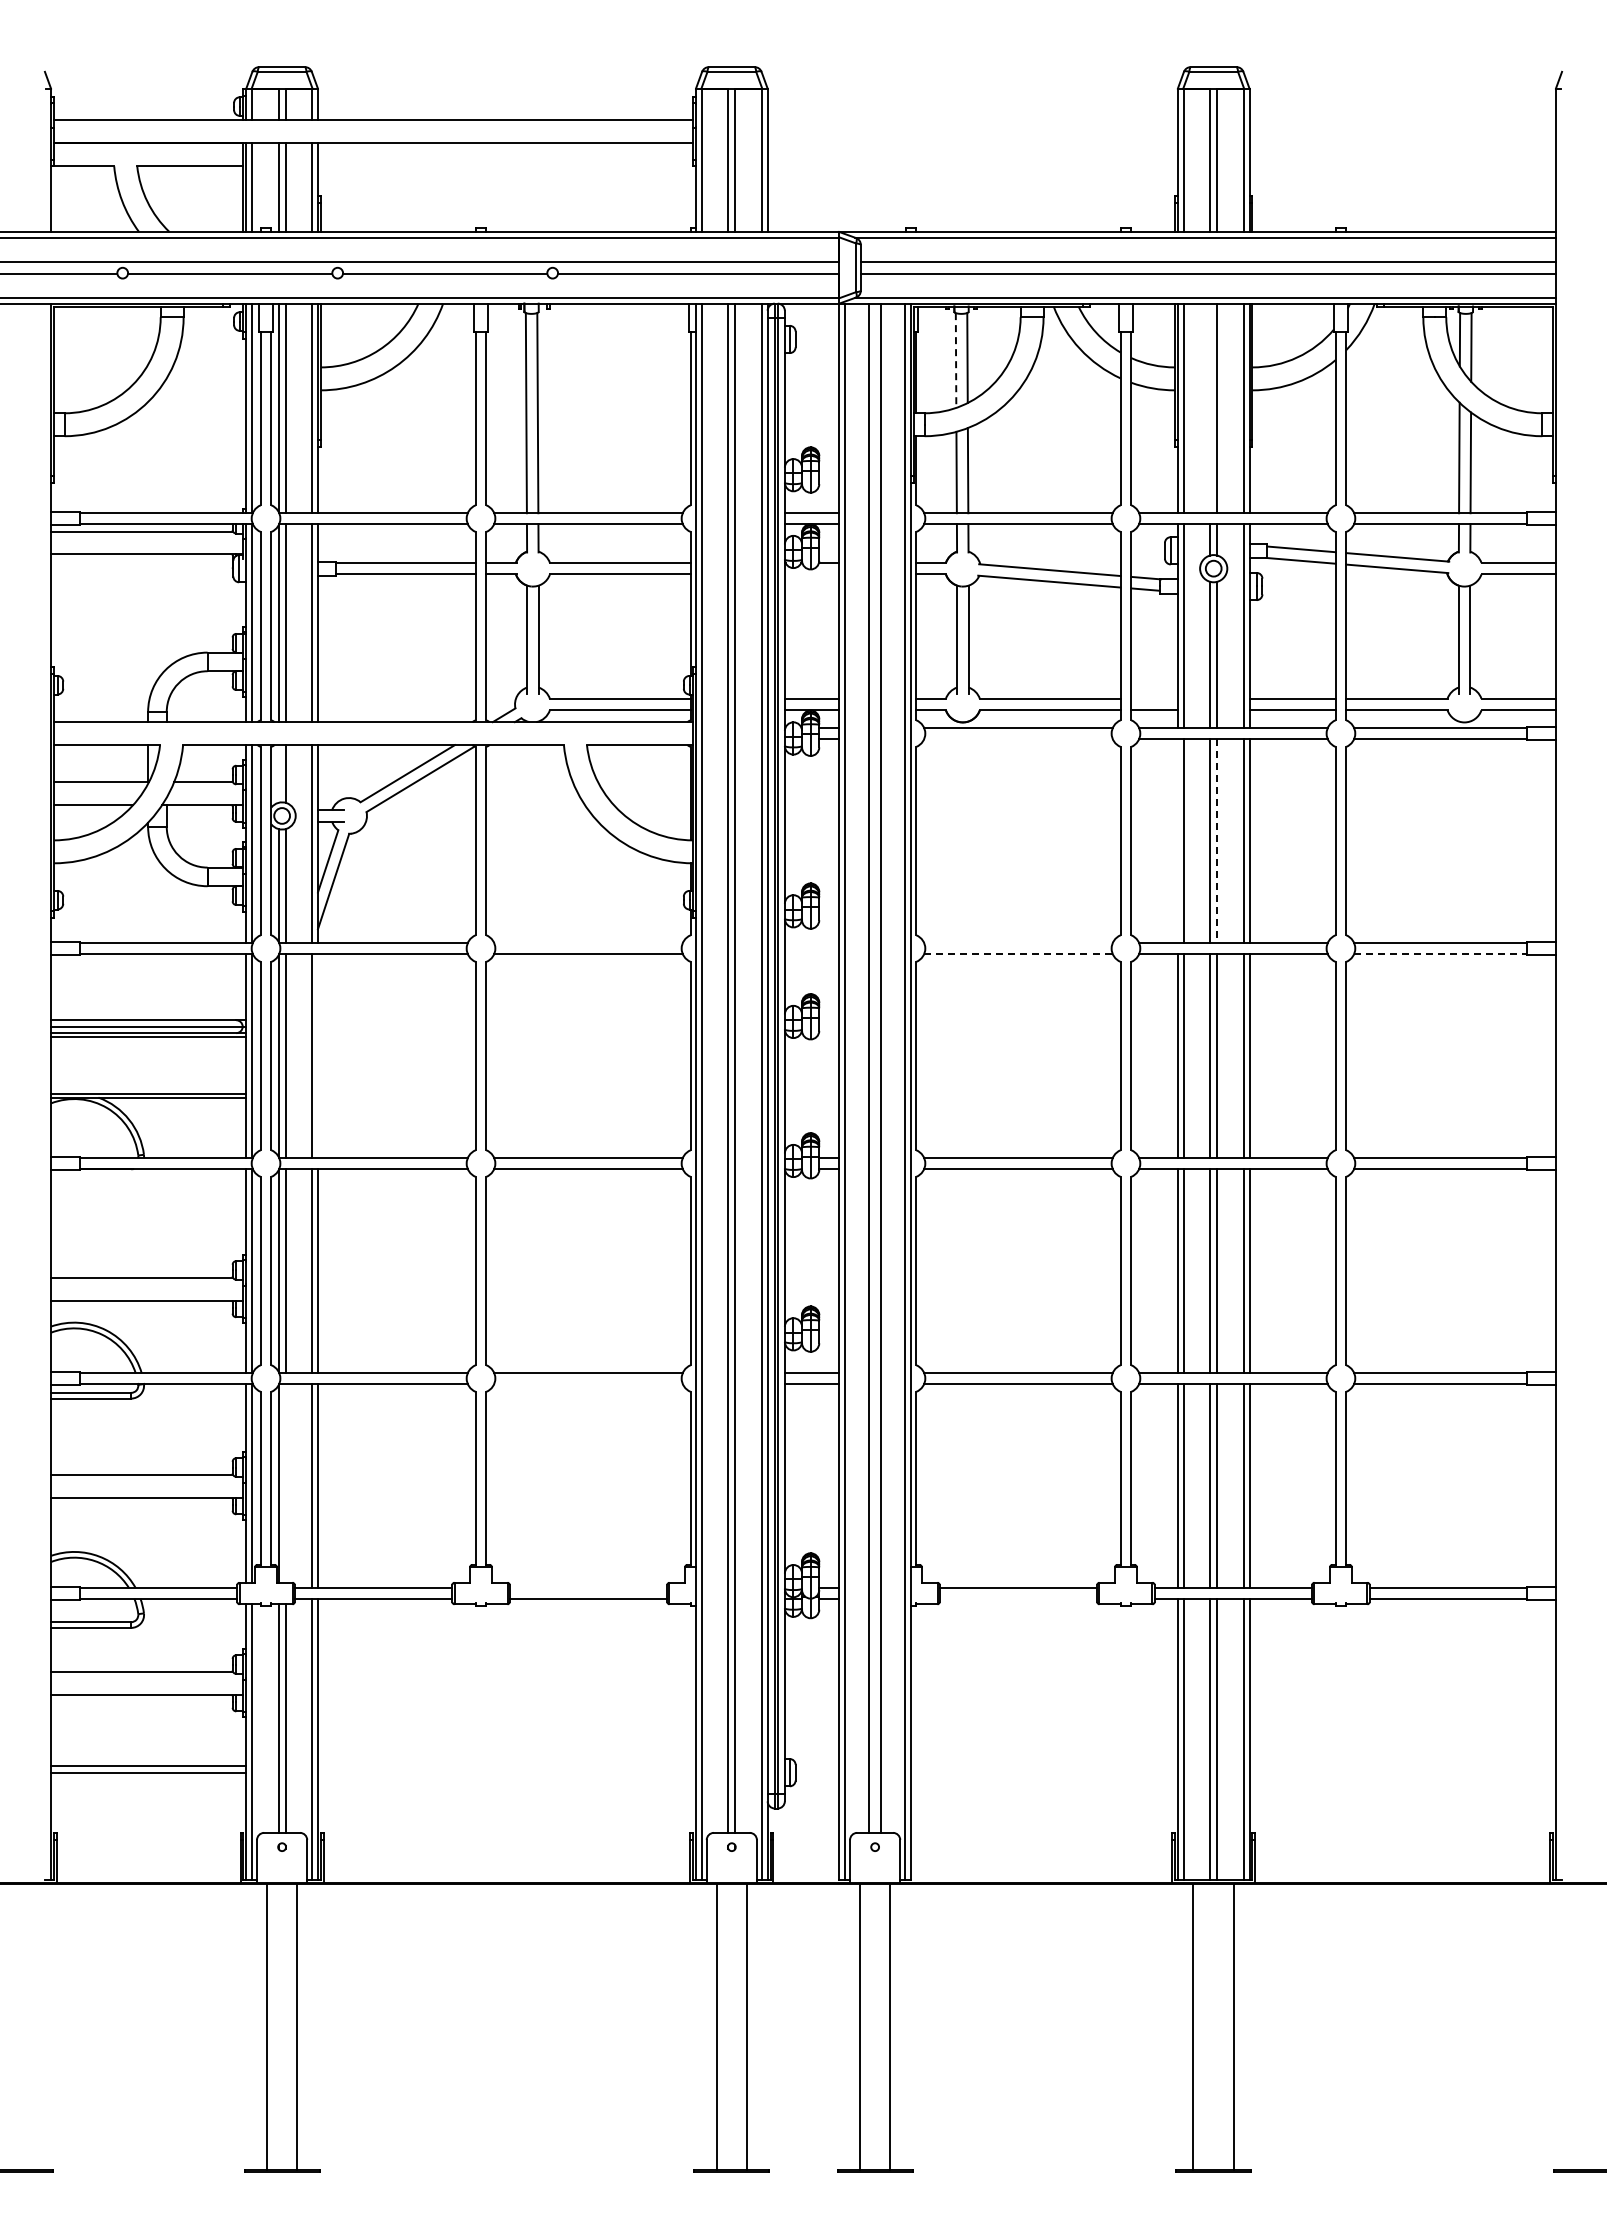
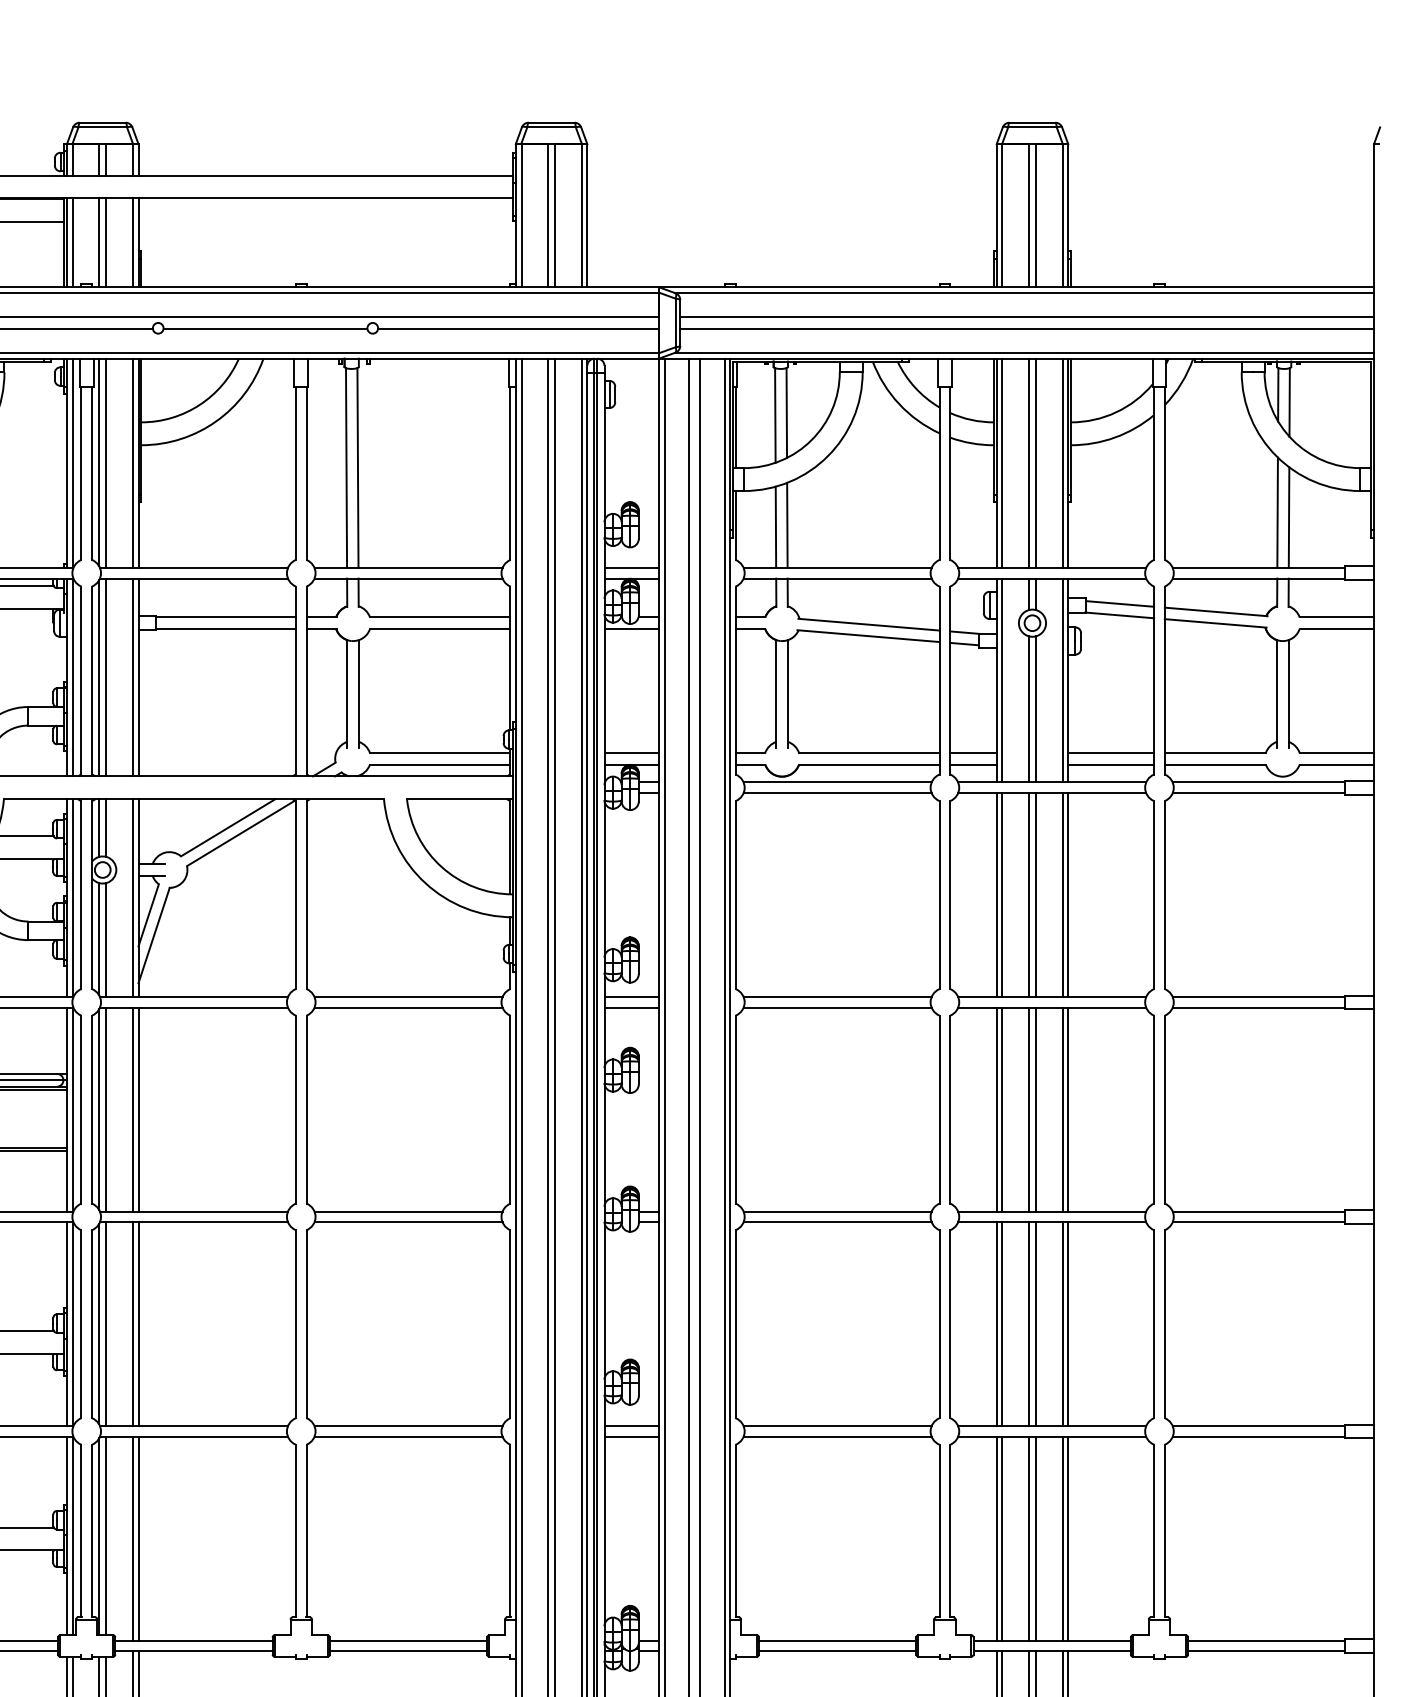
line: (956, 361) -> (775, 416), dashed -> solid
line: (1210, 408) -> (1029, 463), added
line: (811, 574) -> (631, 629), added
line: (1154, 698) -> (973, 752), added
line: (1018, 738) -> (837, 792), added
line: (278, 773) -> (99, 827), added
line: (1177, 840) -> (996, 894), added
line: (1217, 841) -> (1036, 895), dashed -> solid
line: (588, 943) -> (408, 997), added
line: (811, 943) -> (631, 997), added
line: (1018, 943) -> (837, 997), added
line: (811, 953) -> (631, 1007), added
line: (1018, 953) -> (837, 1007), dashed -> solid
line: (1440, 953) -> (1258, 1007), dashed -> solid
line: (317, 1055) -> (138, 1109), added
line: (588, 1383) -> (408, 1436), added
line: (285, 1482) -> (106, 1535), added
line: (588, 1588) -> (408, 1641), added
line: (1018, 1598) -> (837, 1650), added

